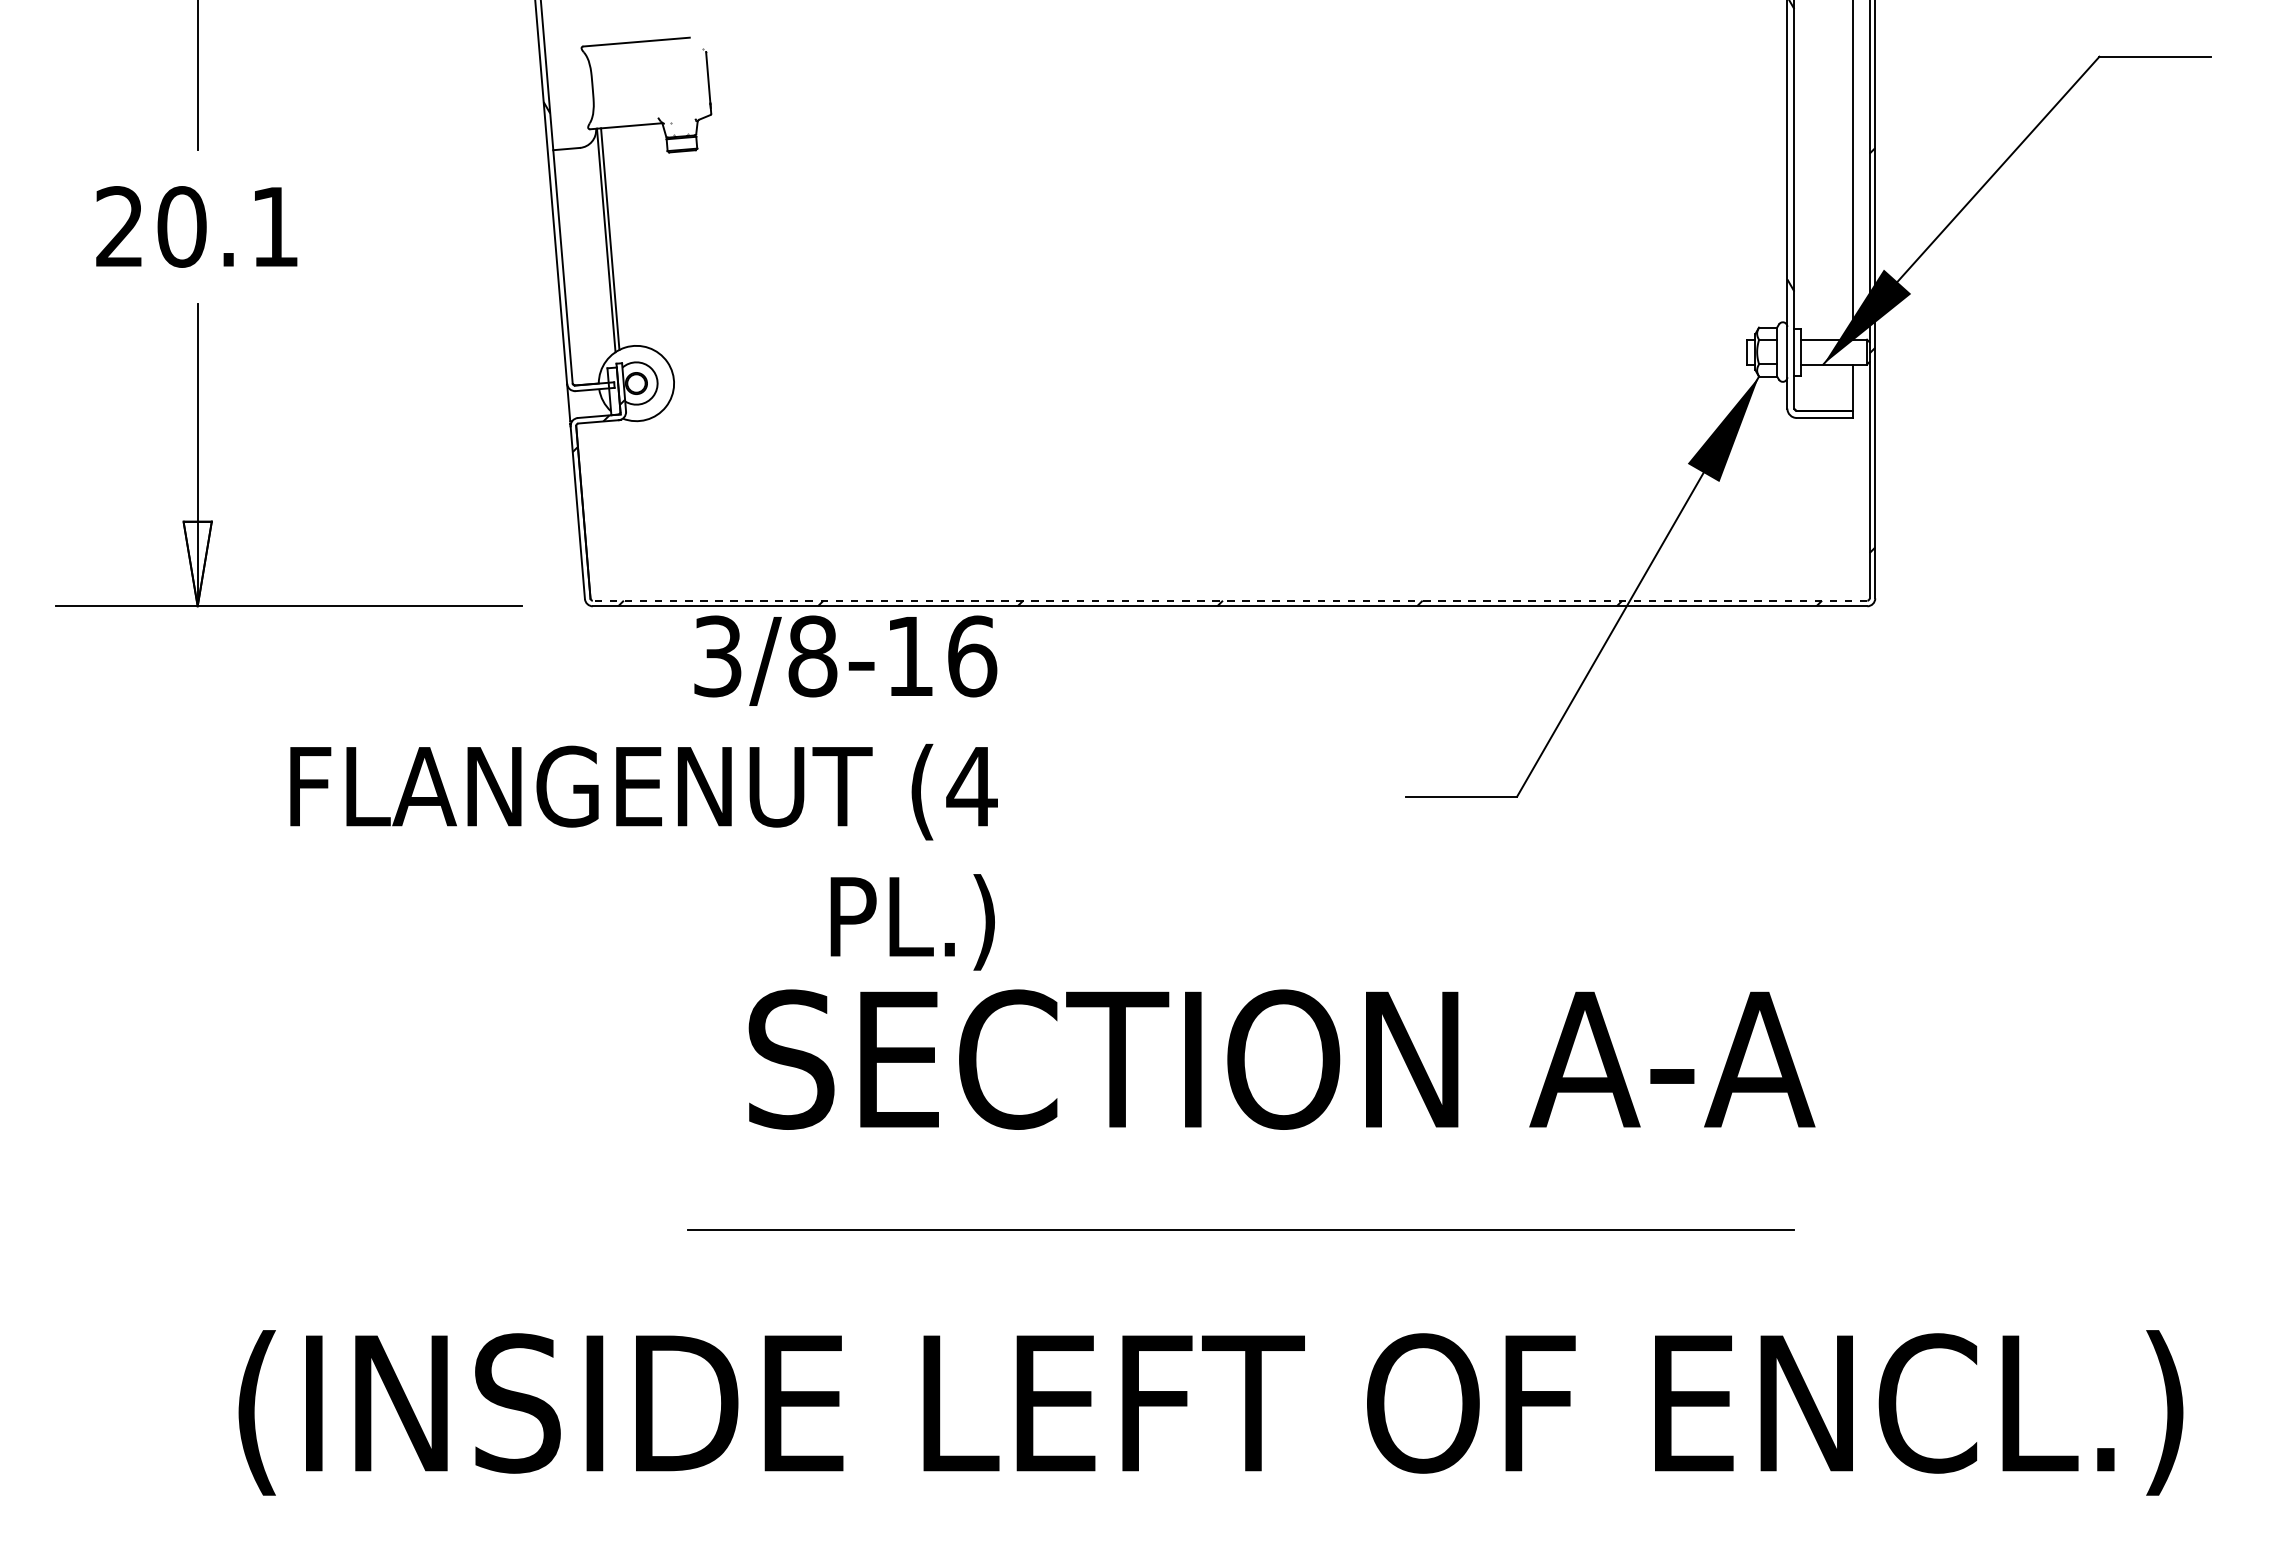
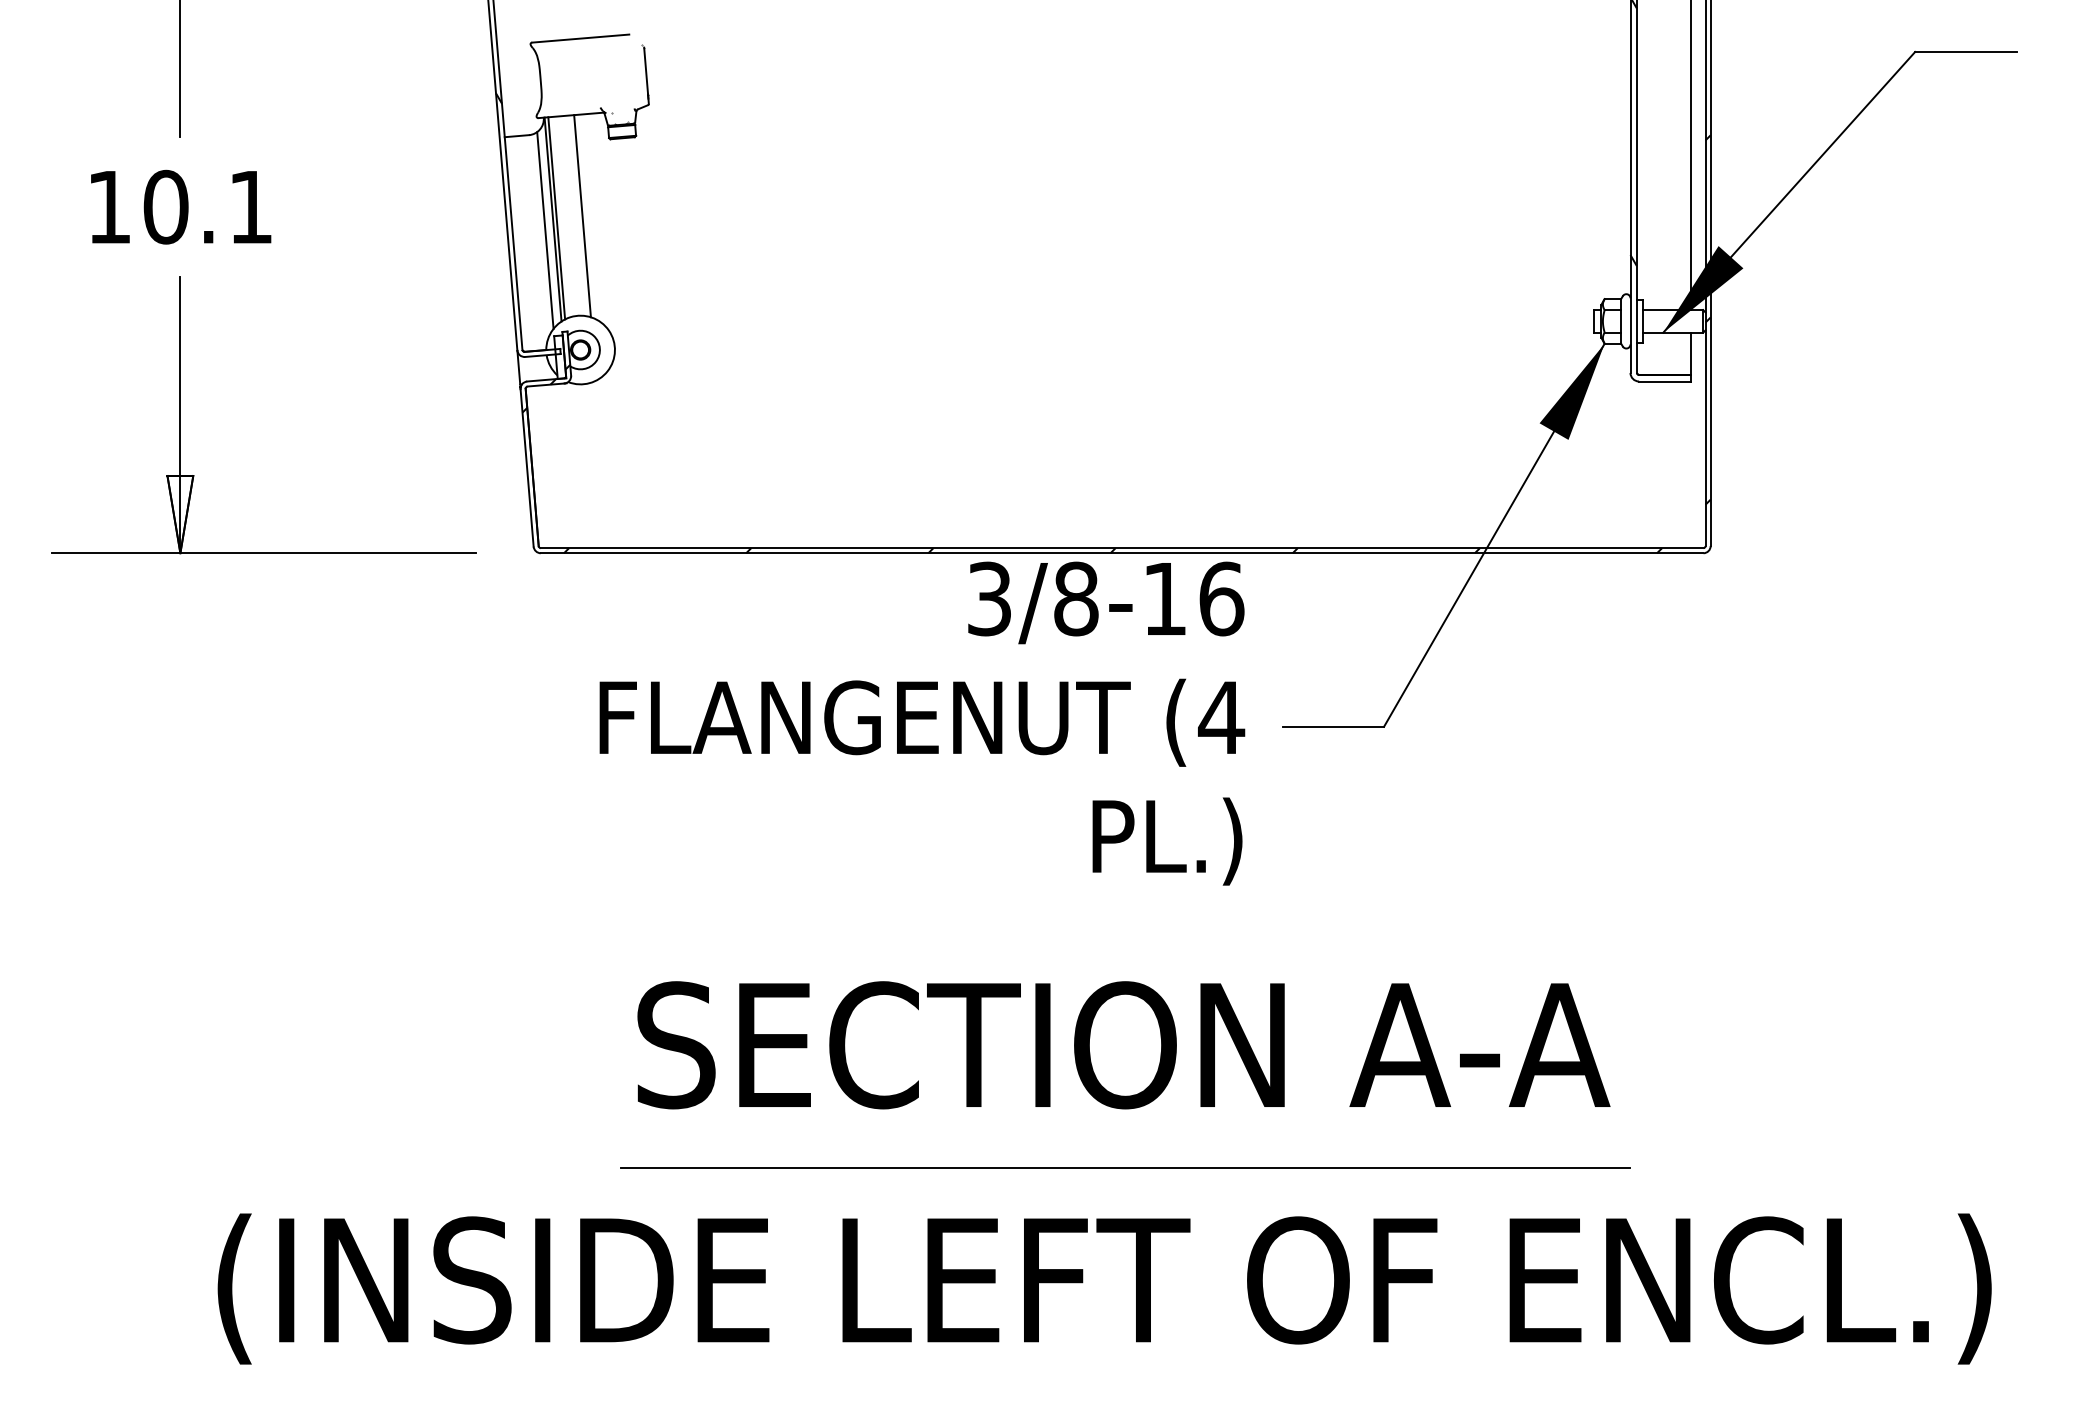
text: (119, 226) -> (109, 206), 20.1 -> 10.1
line: (638, 236) -> (582, 215), added
line: (597, 252) -> (545, 230), added
line: (1229, 600) -> (1121, 547), dashed -> solid
text: (643, 792) -> (921, 723), moved
text: (1281, 1059) -> (1123, 1045), moved
line: (1240, 1229) -> (1125, 1167), moved

